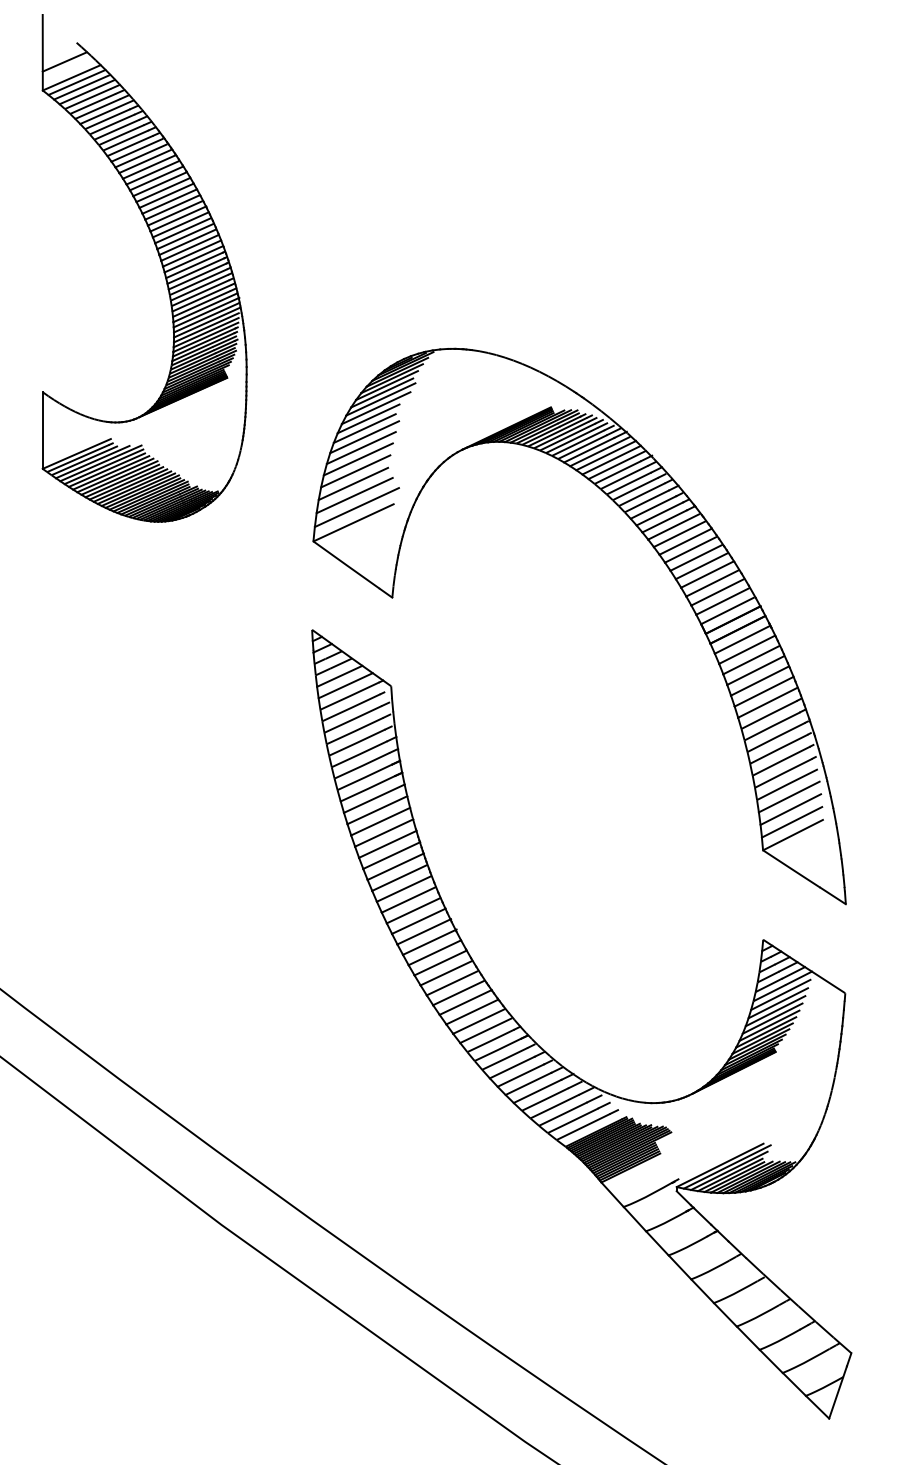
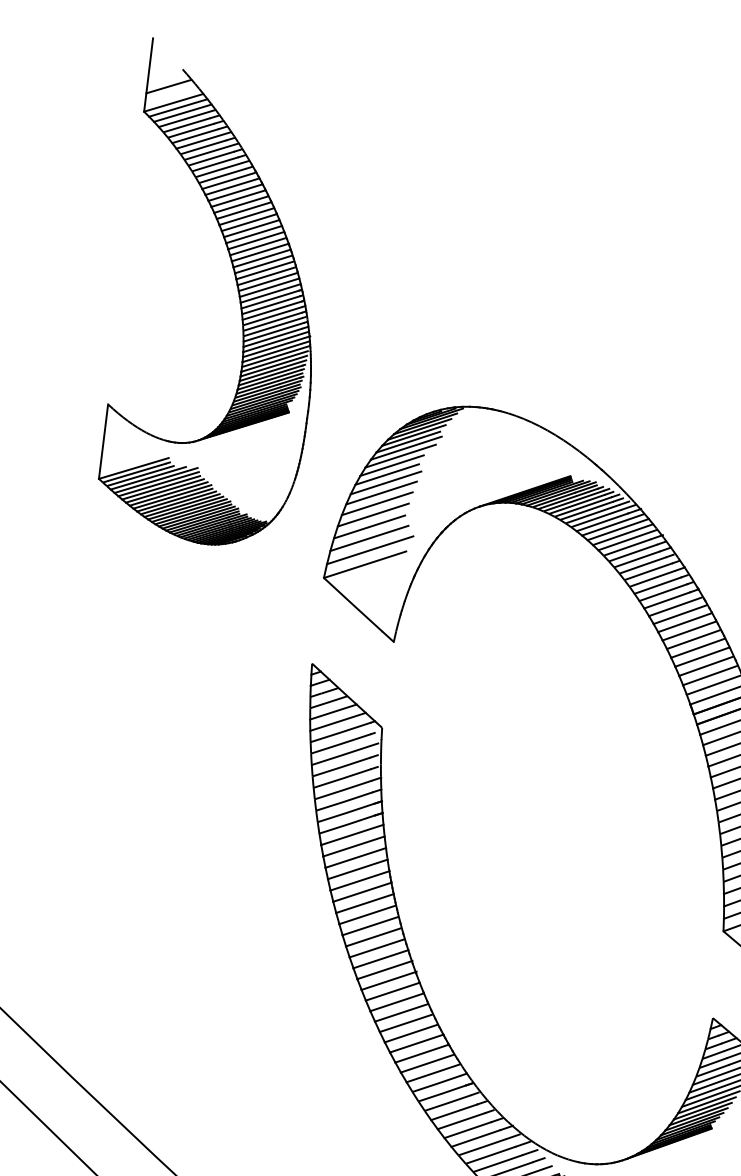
part: (160, 262) -> (237, 292), moved

